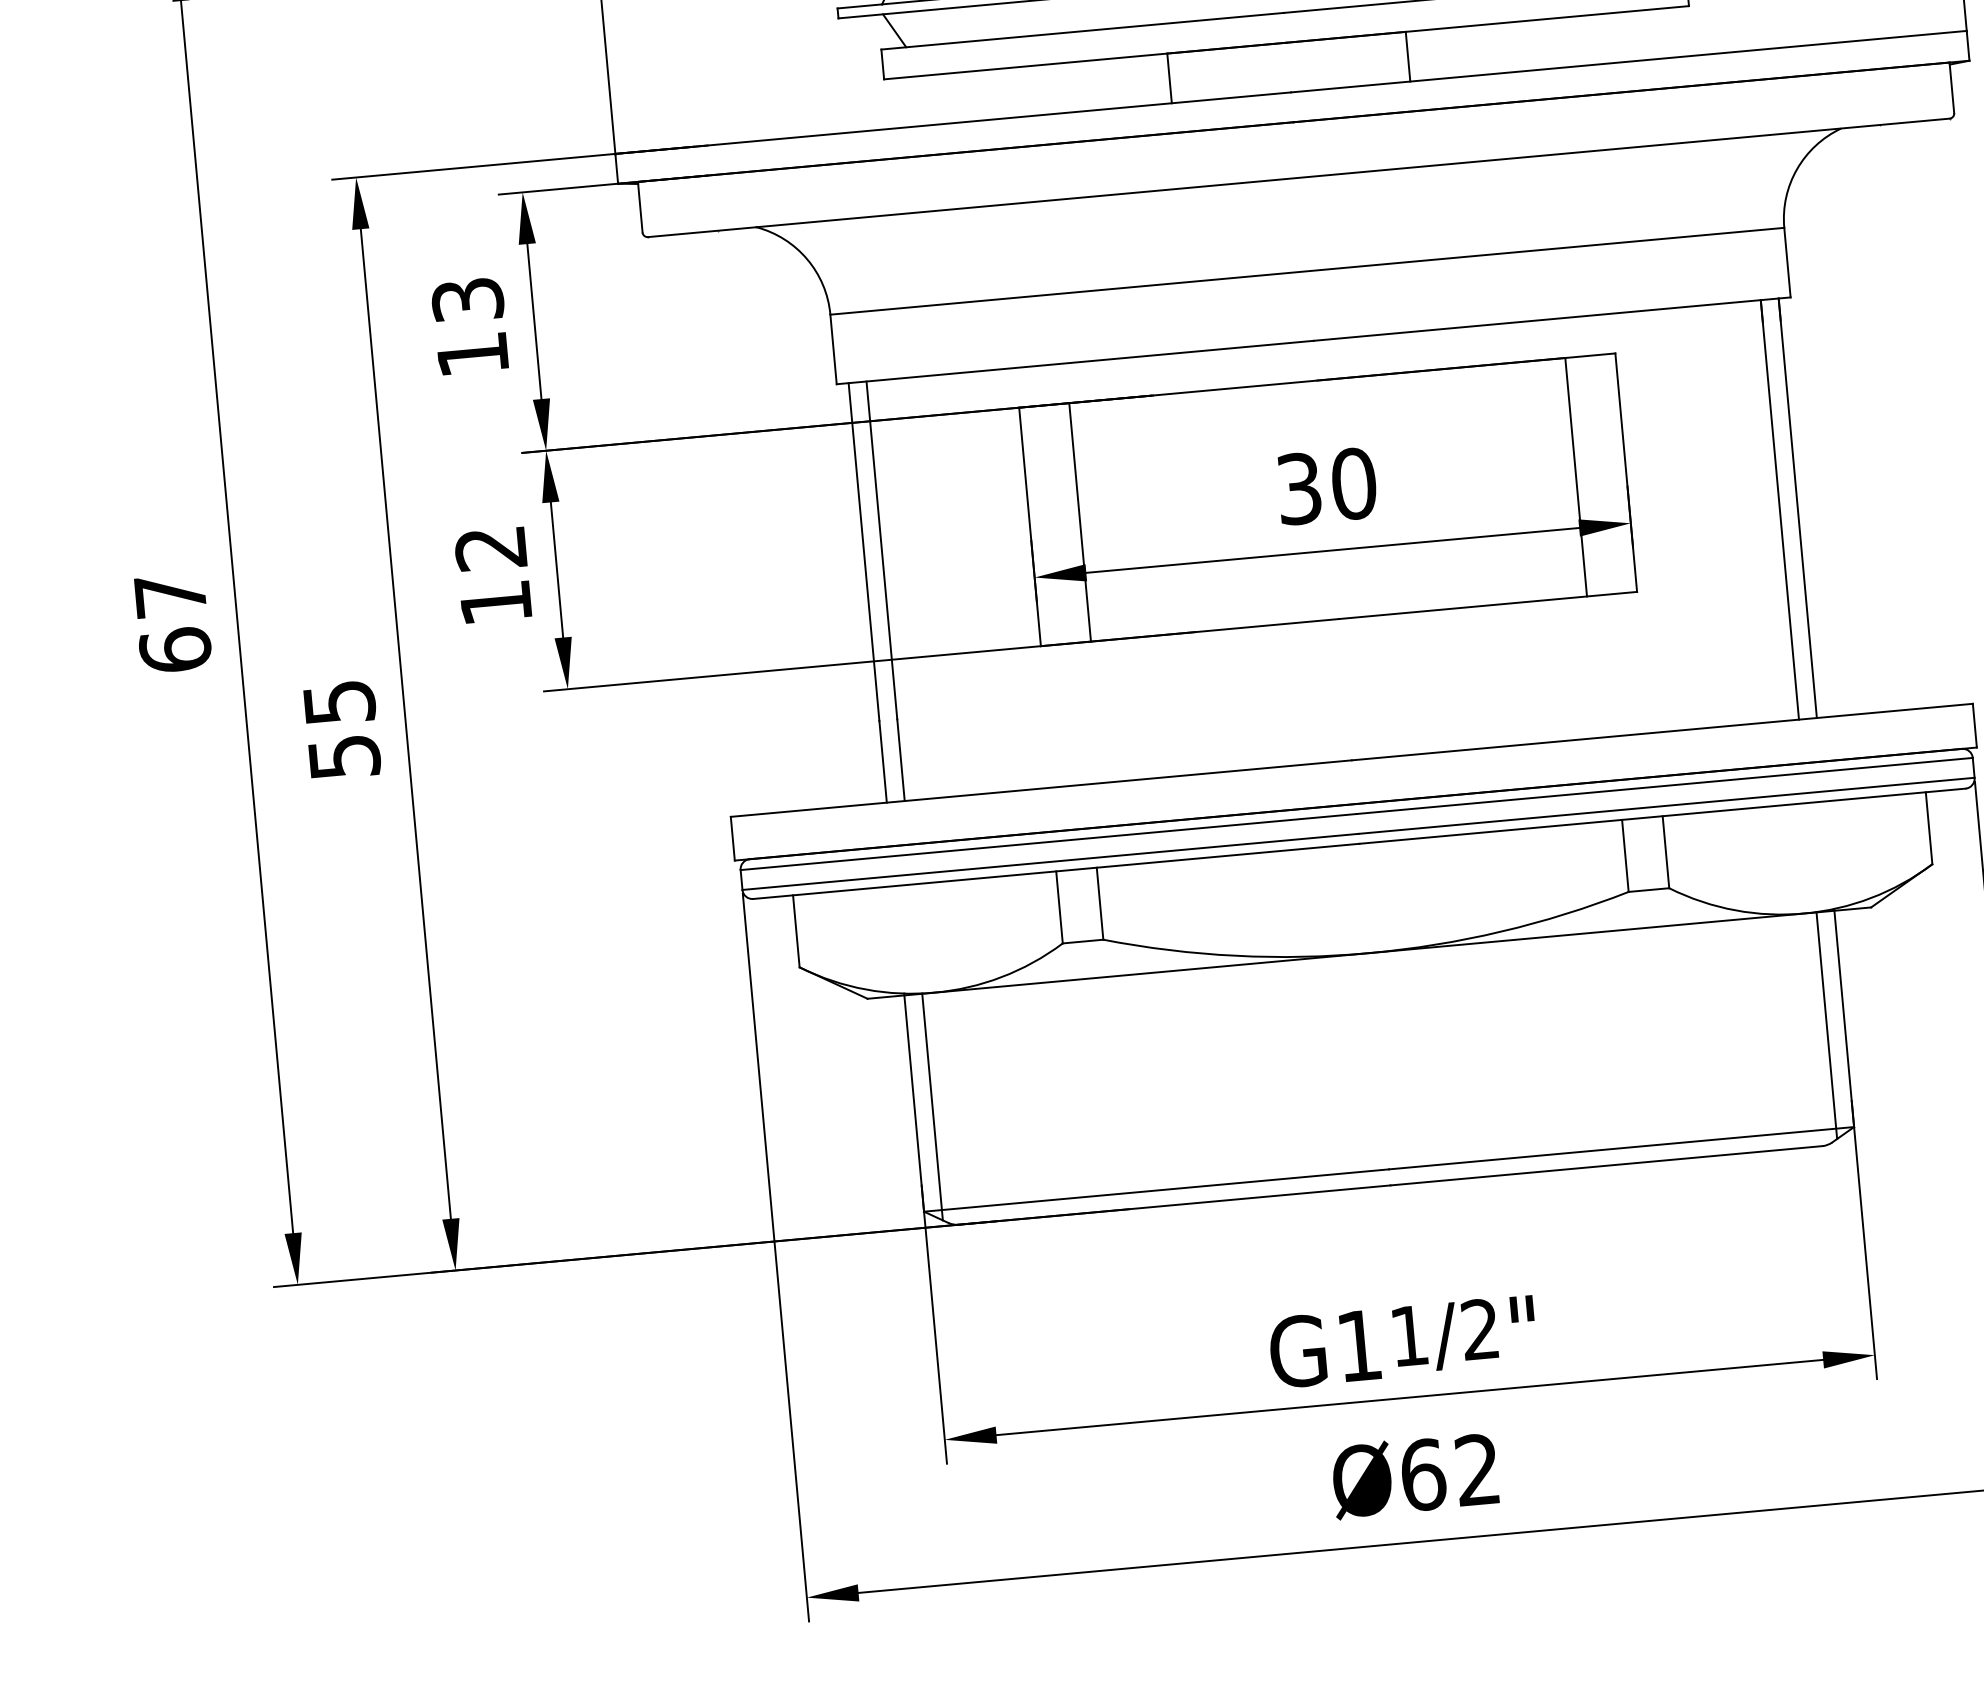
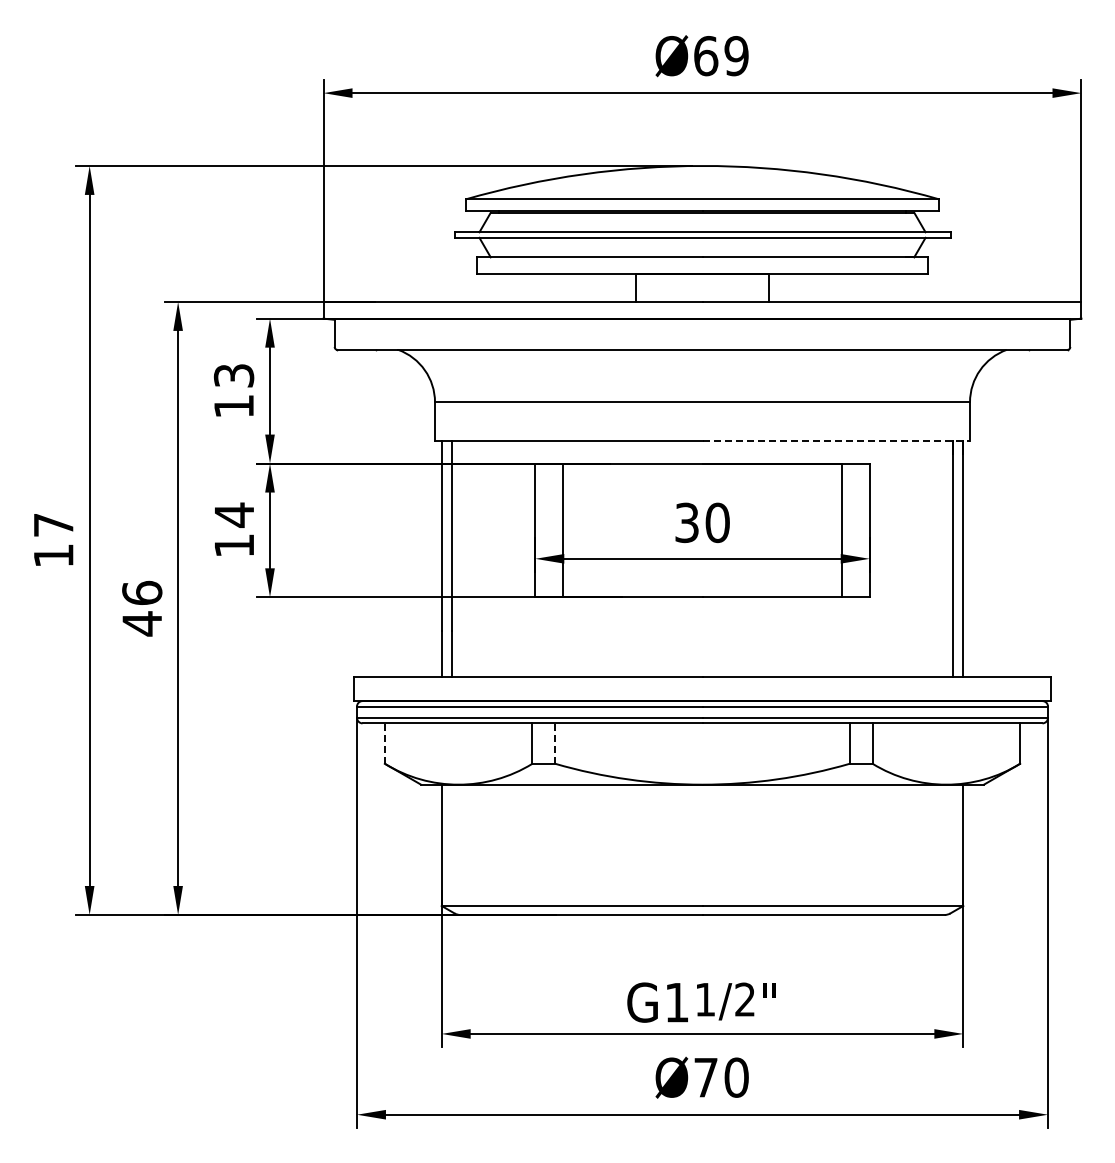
line: (1552, 319) -> (836, 441), solid -> dashed
text: (489, 547) -> (233, 514), 12 -> 14
text: (175, 649) -> (53, 555), 67 -> 17
text: (342, 729) -> (142, 608), 55 -> 46
line: (1100, 903) -> (555, 743), solid -> dashed
line: (795, 931) -> (384, 743), solid -> dashed
line: (1827, 1024) -> (953, 847), removed
line: (932, 1105) -> (451, 847), removed
text: (1450, 1472) -> (721, 1077), Ø62 -> Ø70

